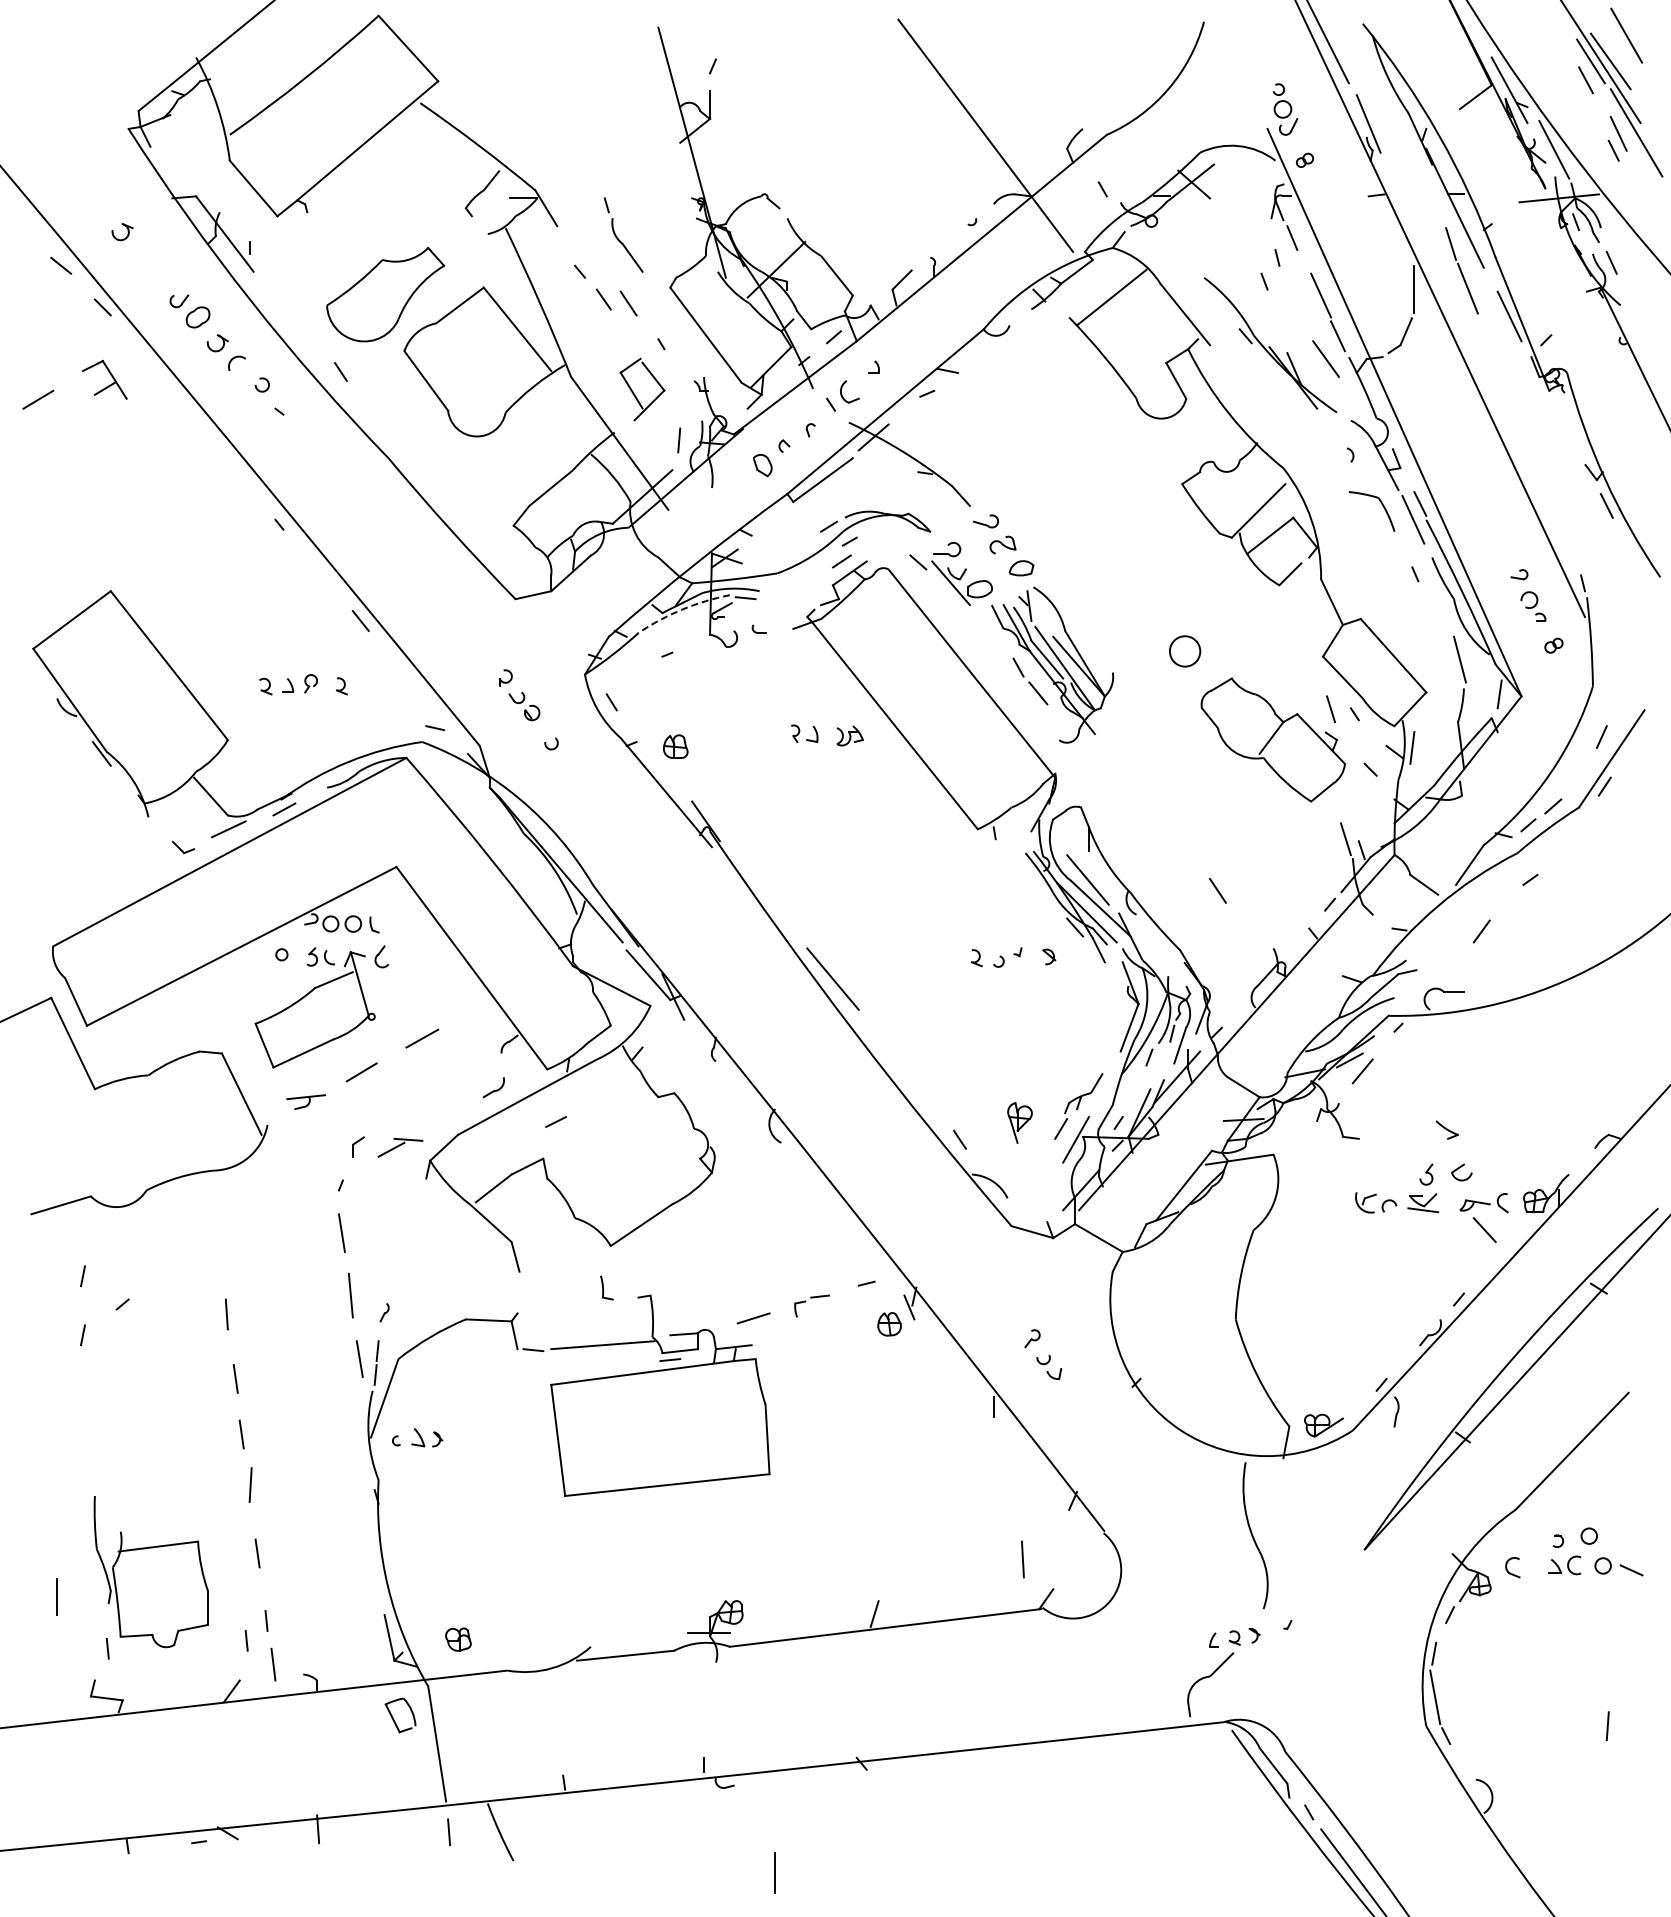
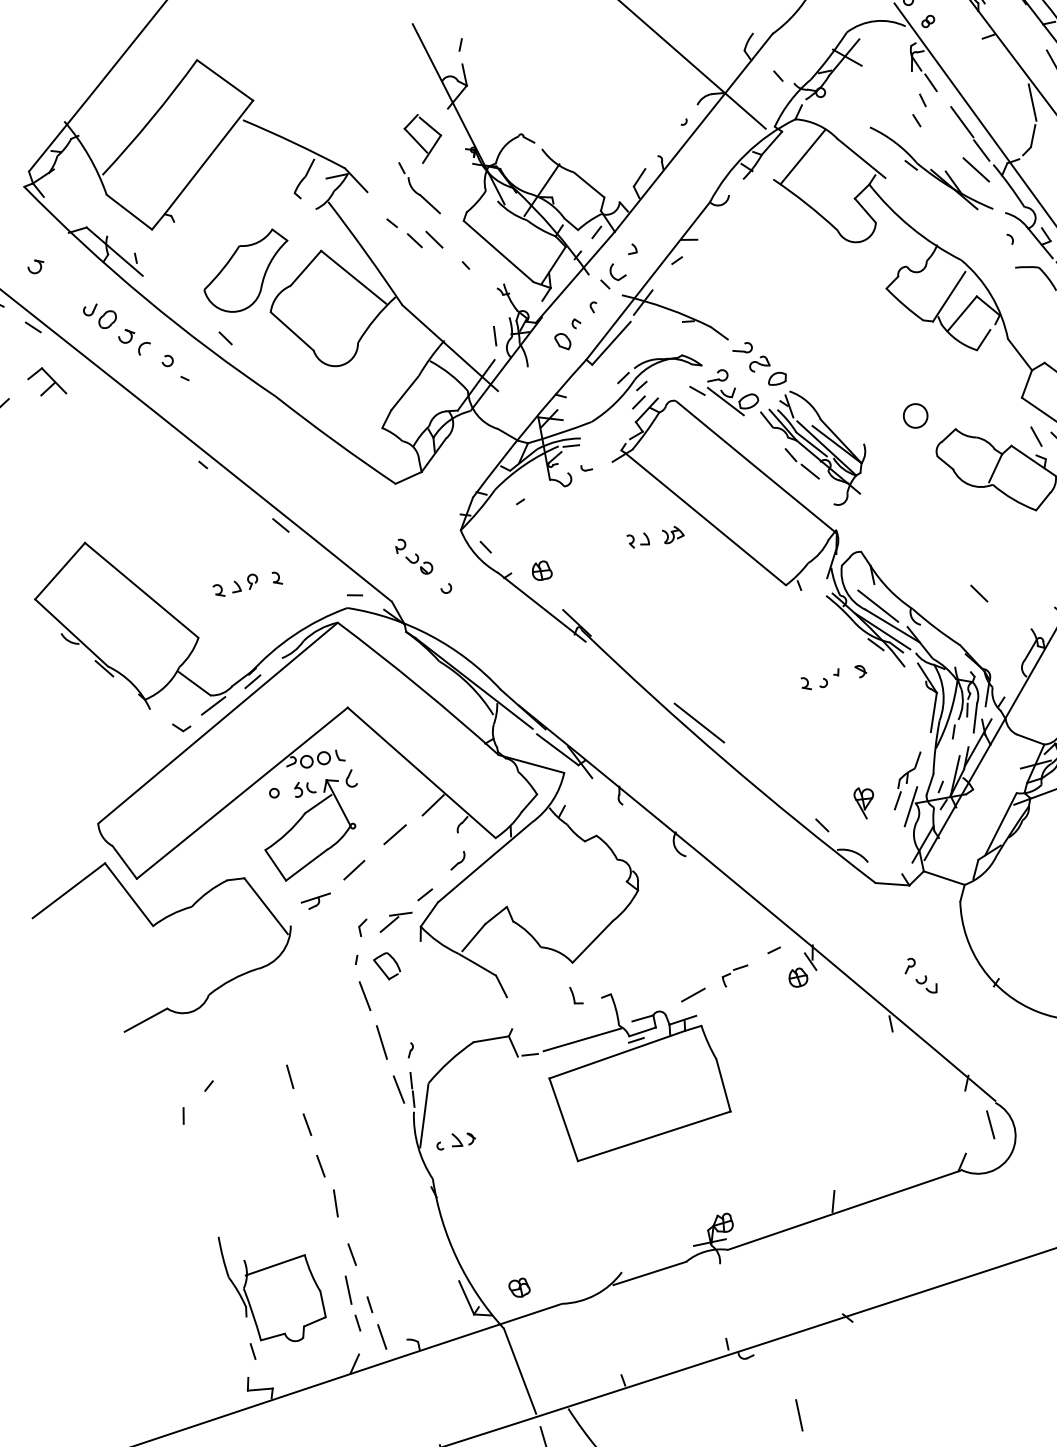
part: (635, 394) -> (419, 143), moved
arc: (682, 609) -> (524, 464), dashed -> solid
line: (477, 1011) -> (432, 805), added
line: (556, 1121) -> (425, 894), moved
line: (82, 1276) -> (173, 1071), removed
line: (1022, 1559) -> (990, 1124), moved
line: (56, 1596) -> (348, 1289), moved
part: (394, 1719) -> (383, 970), moved

